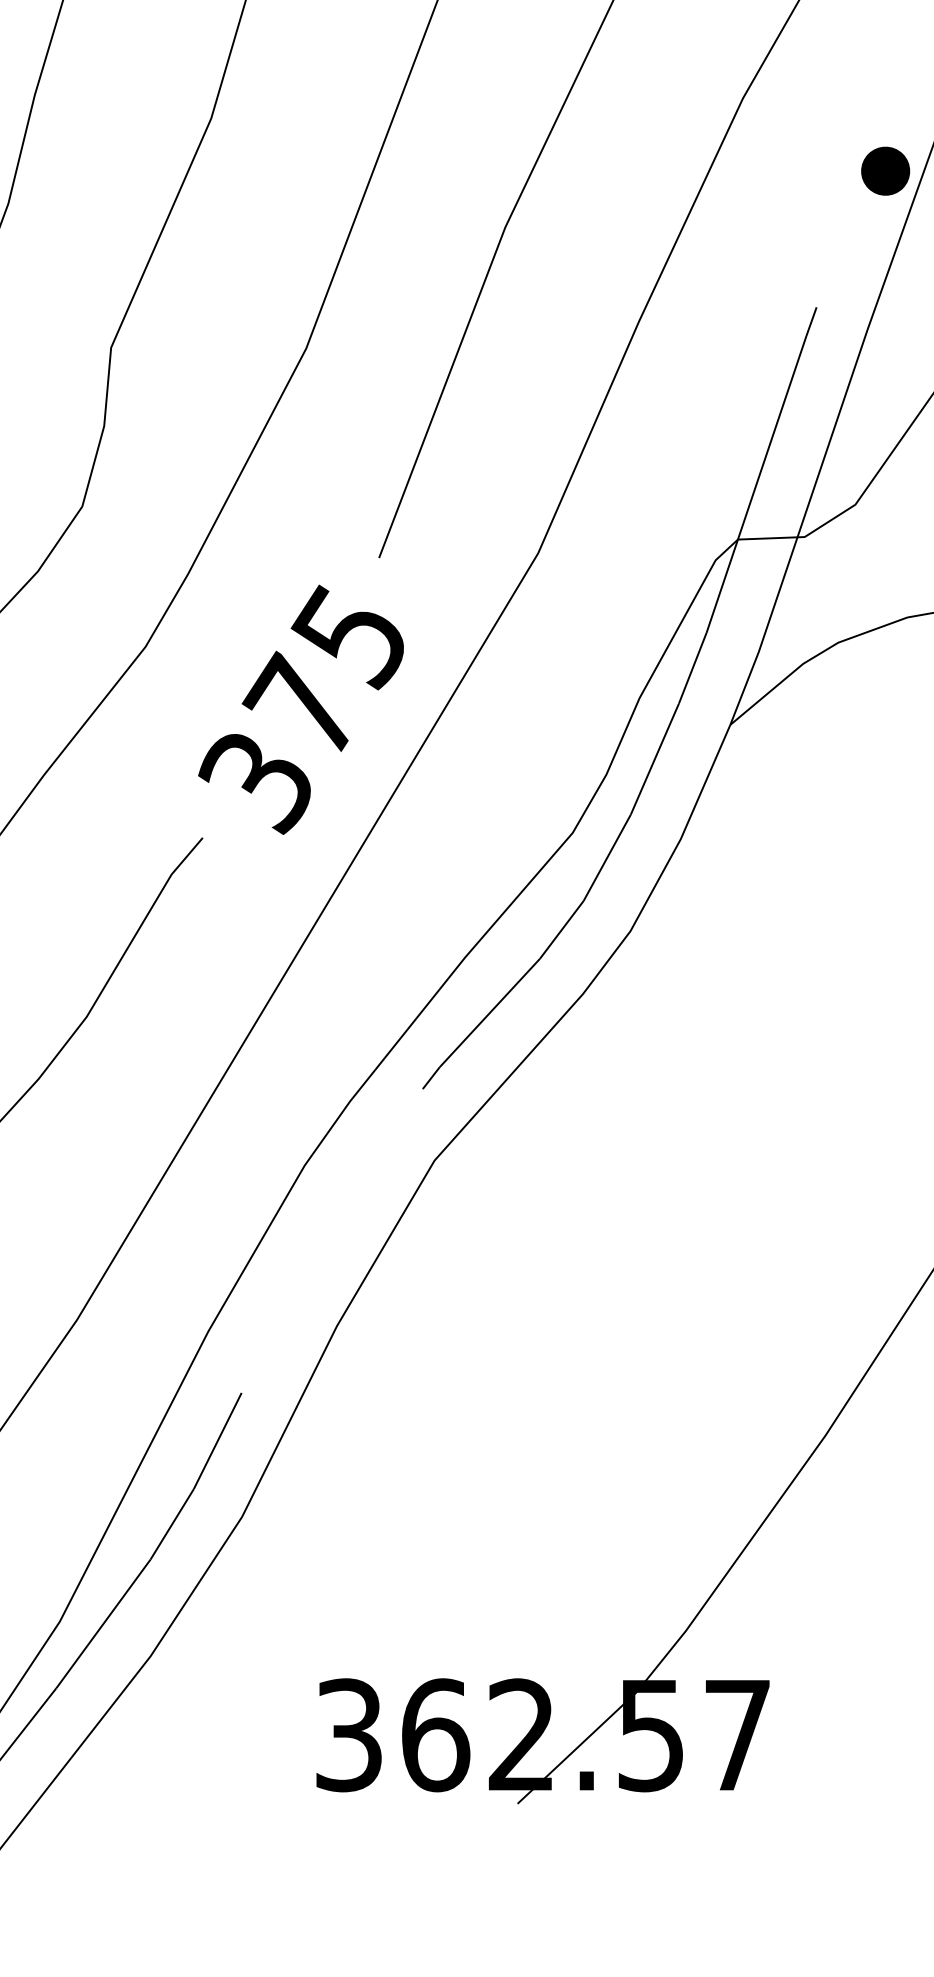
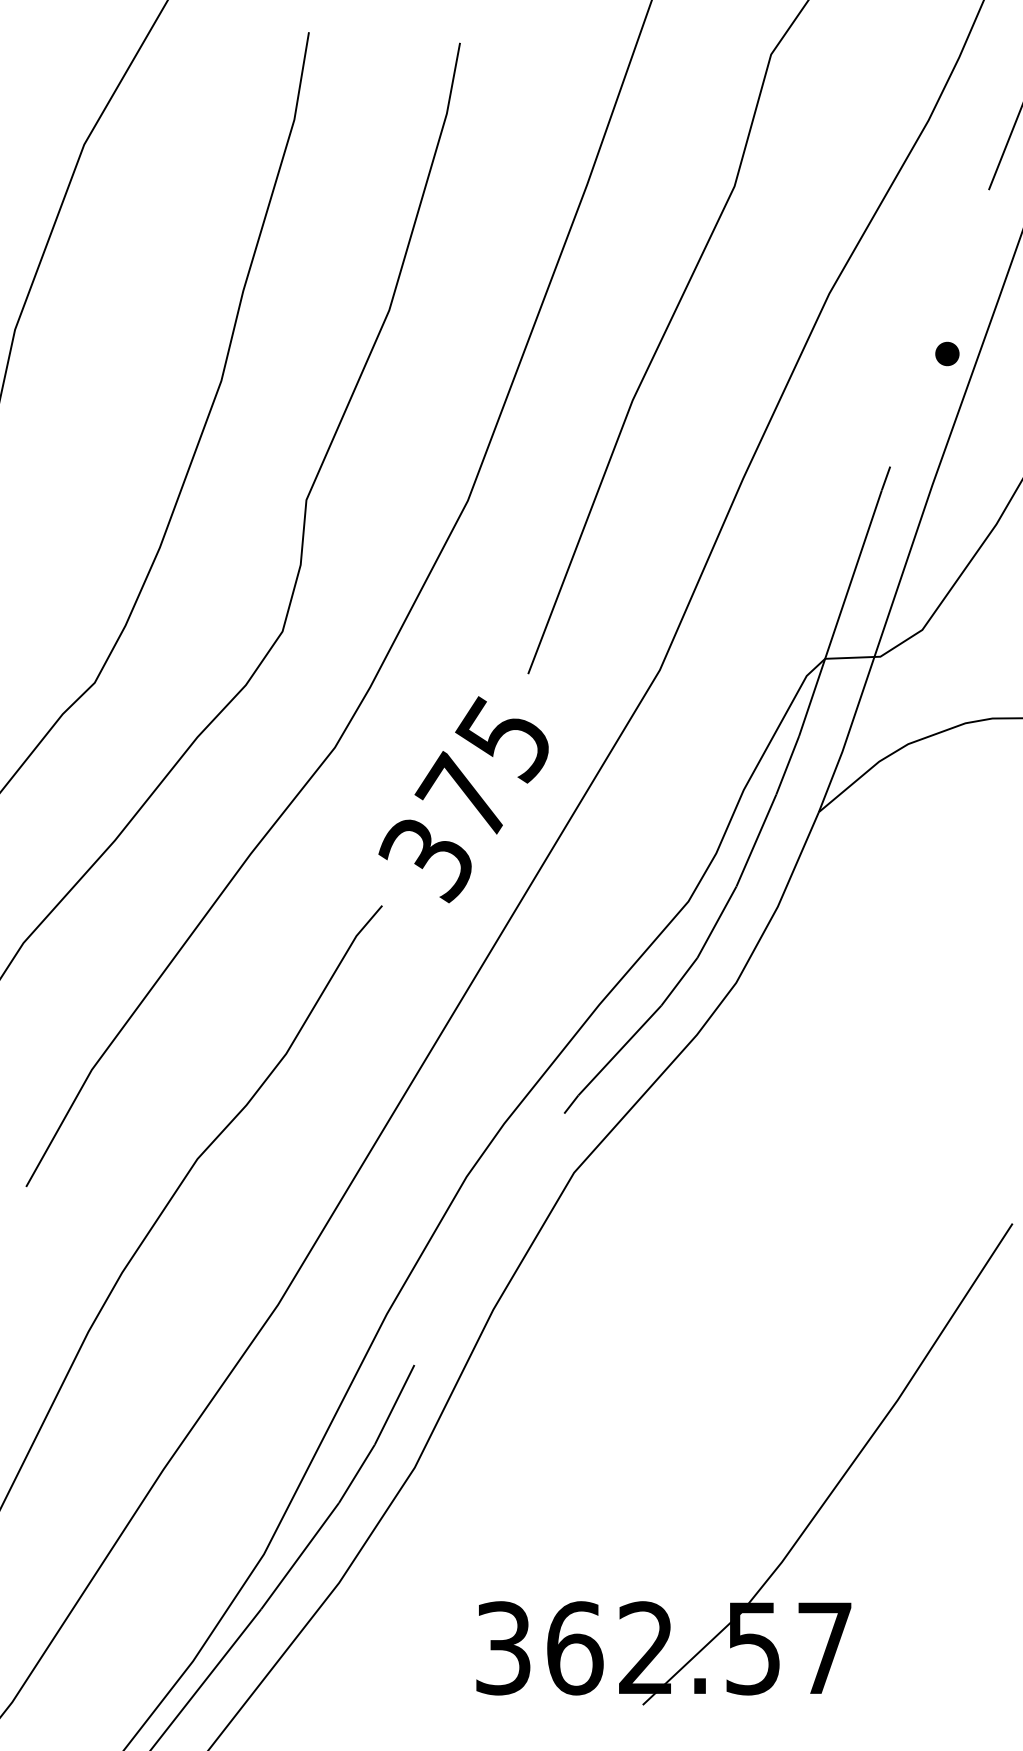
part: (885, 170) -> (947, 353), size x0.6

